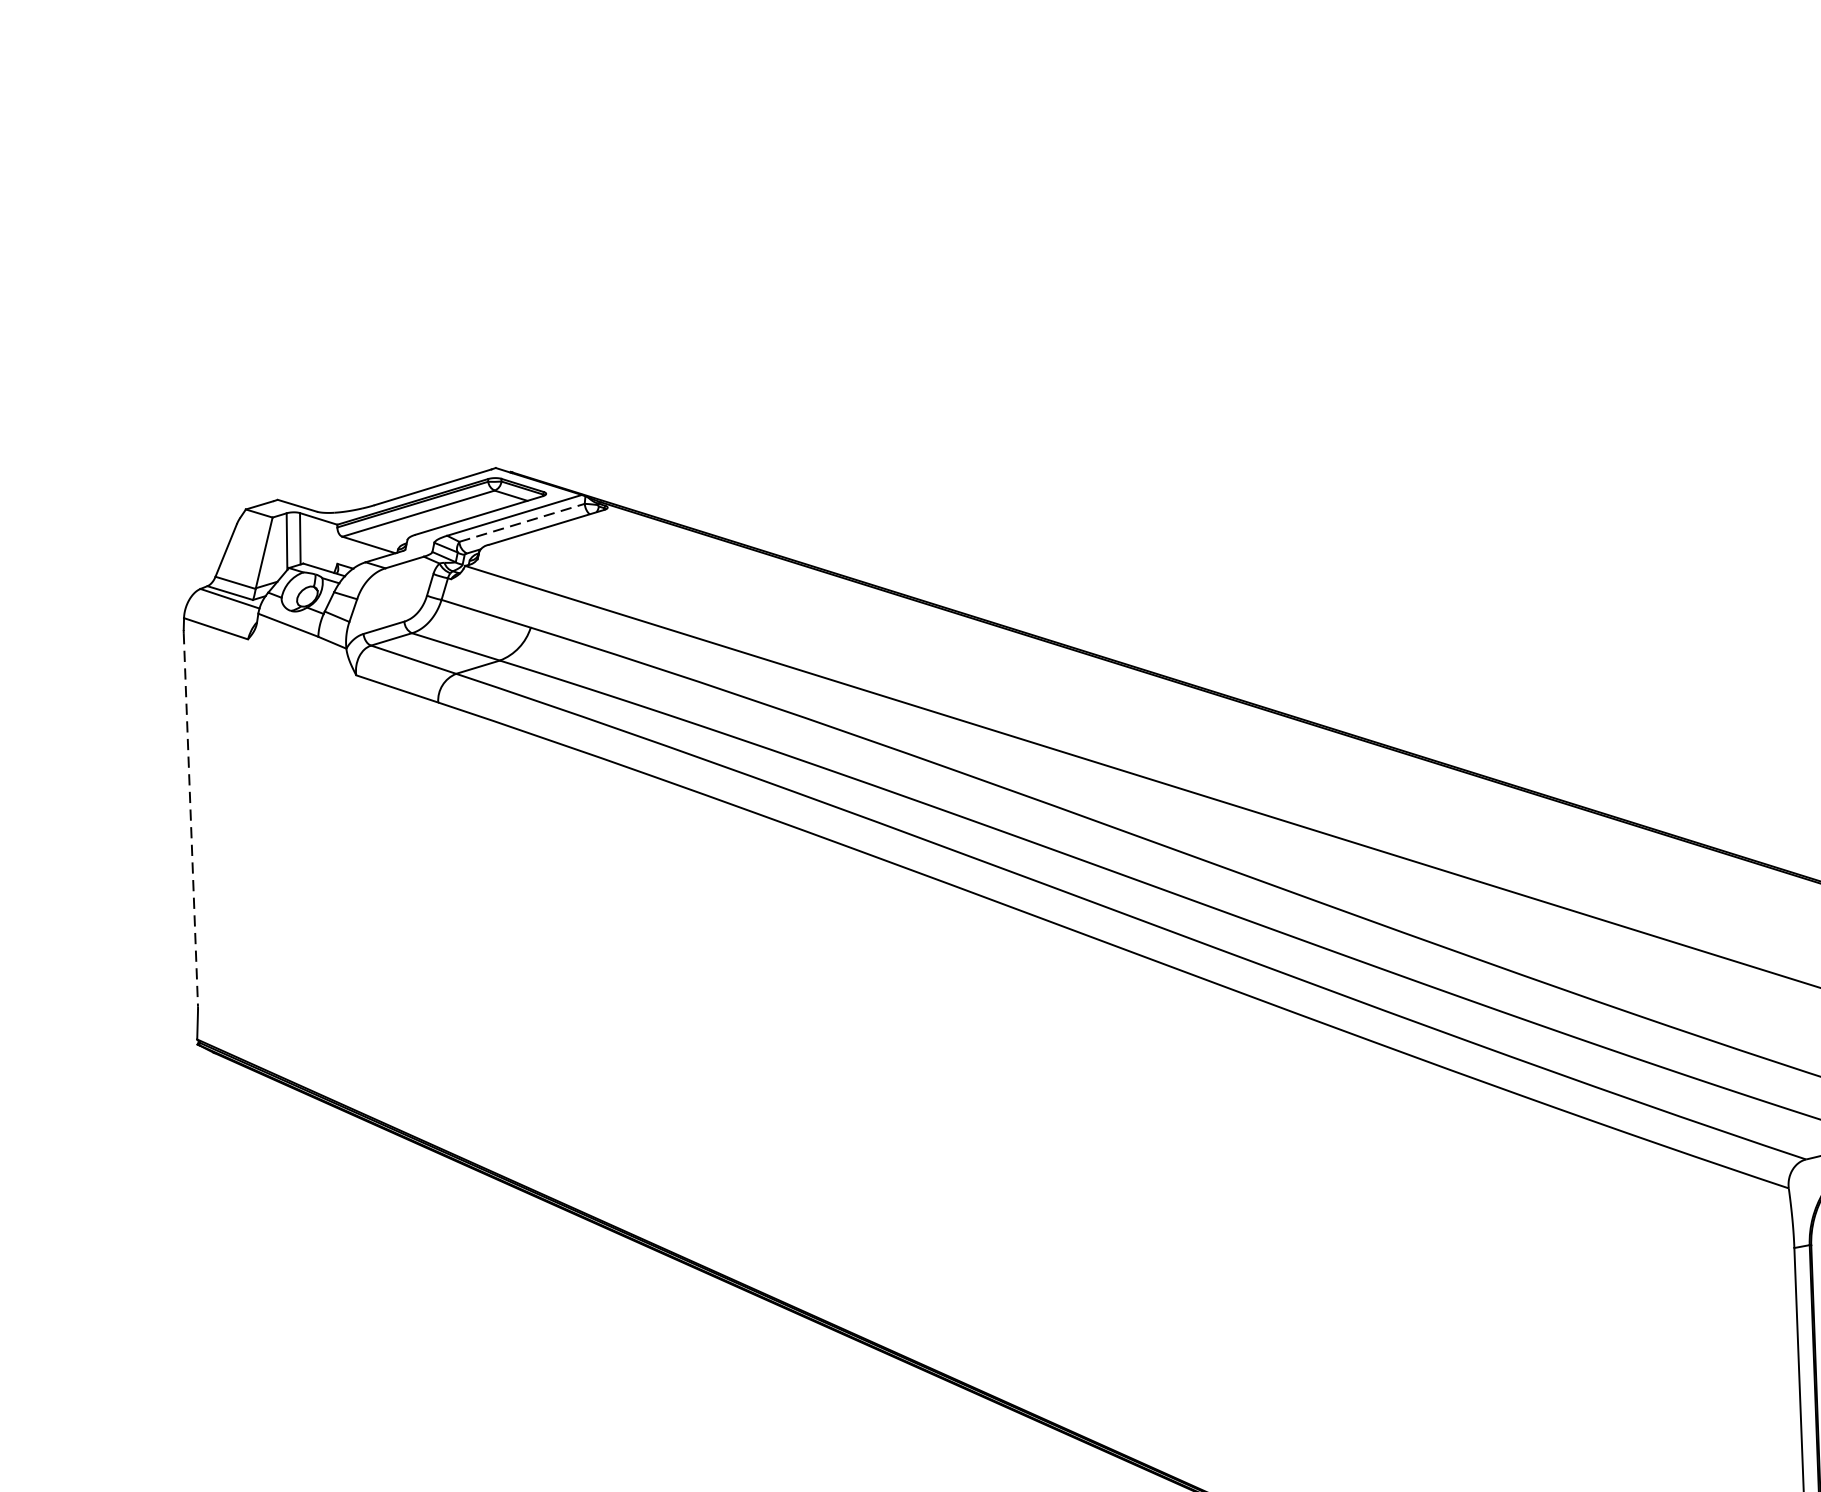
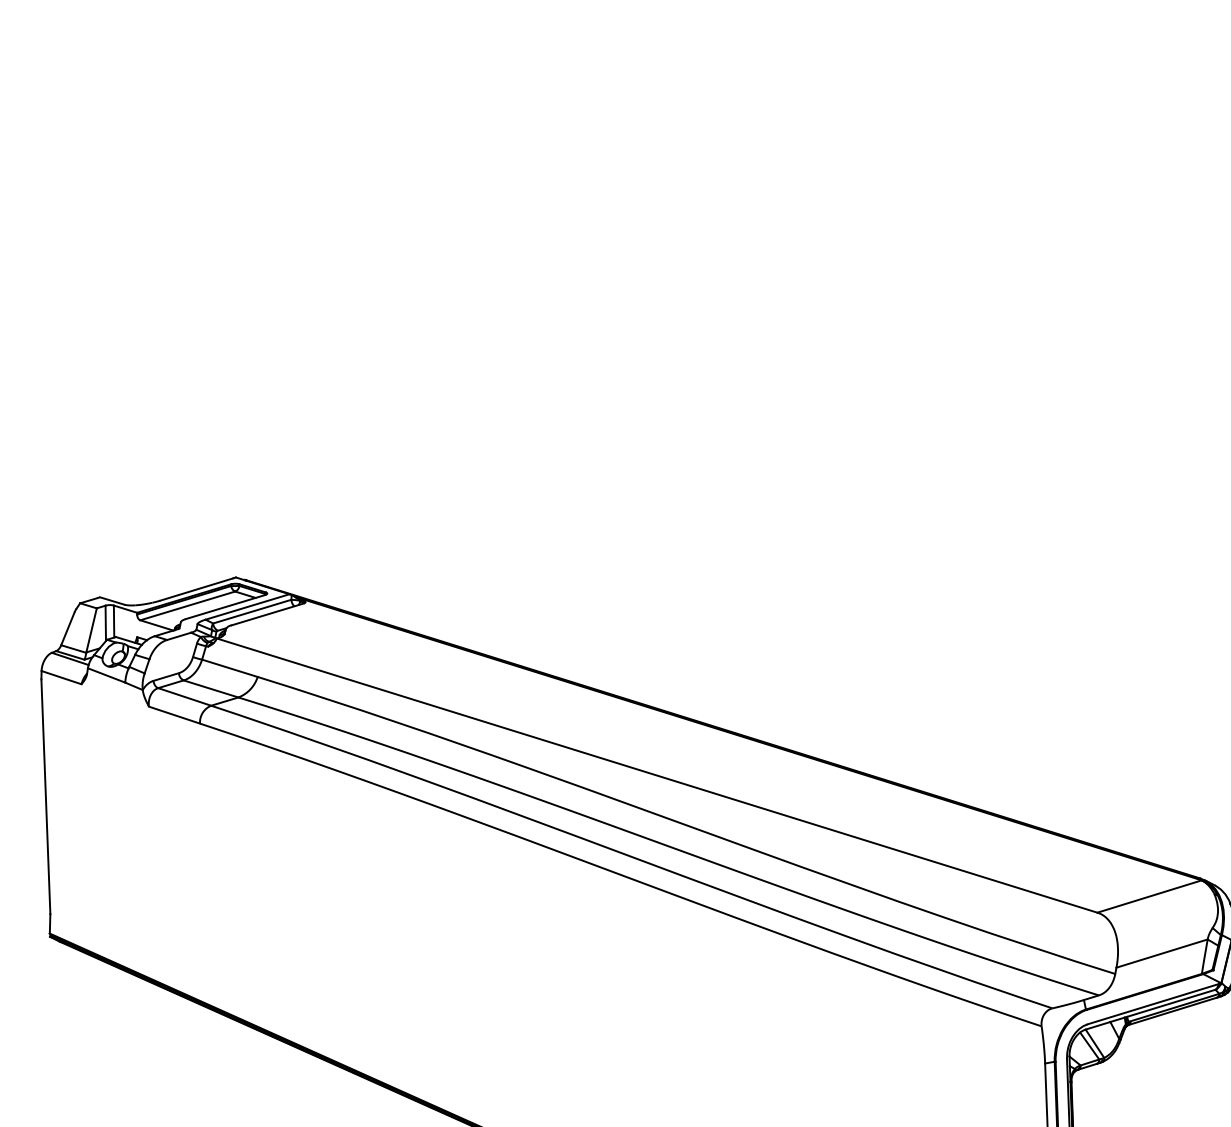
line: (522, 522) -> (252, 611), dashed -> solid
line: (190, 819) -> (45, 796), dashed -> solid

